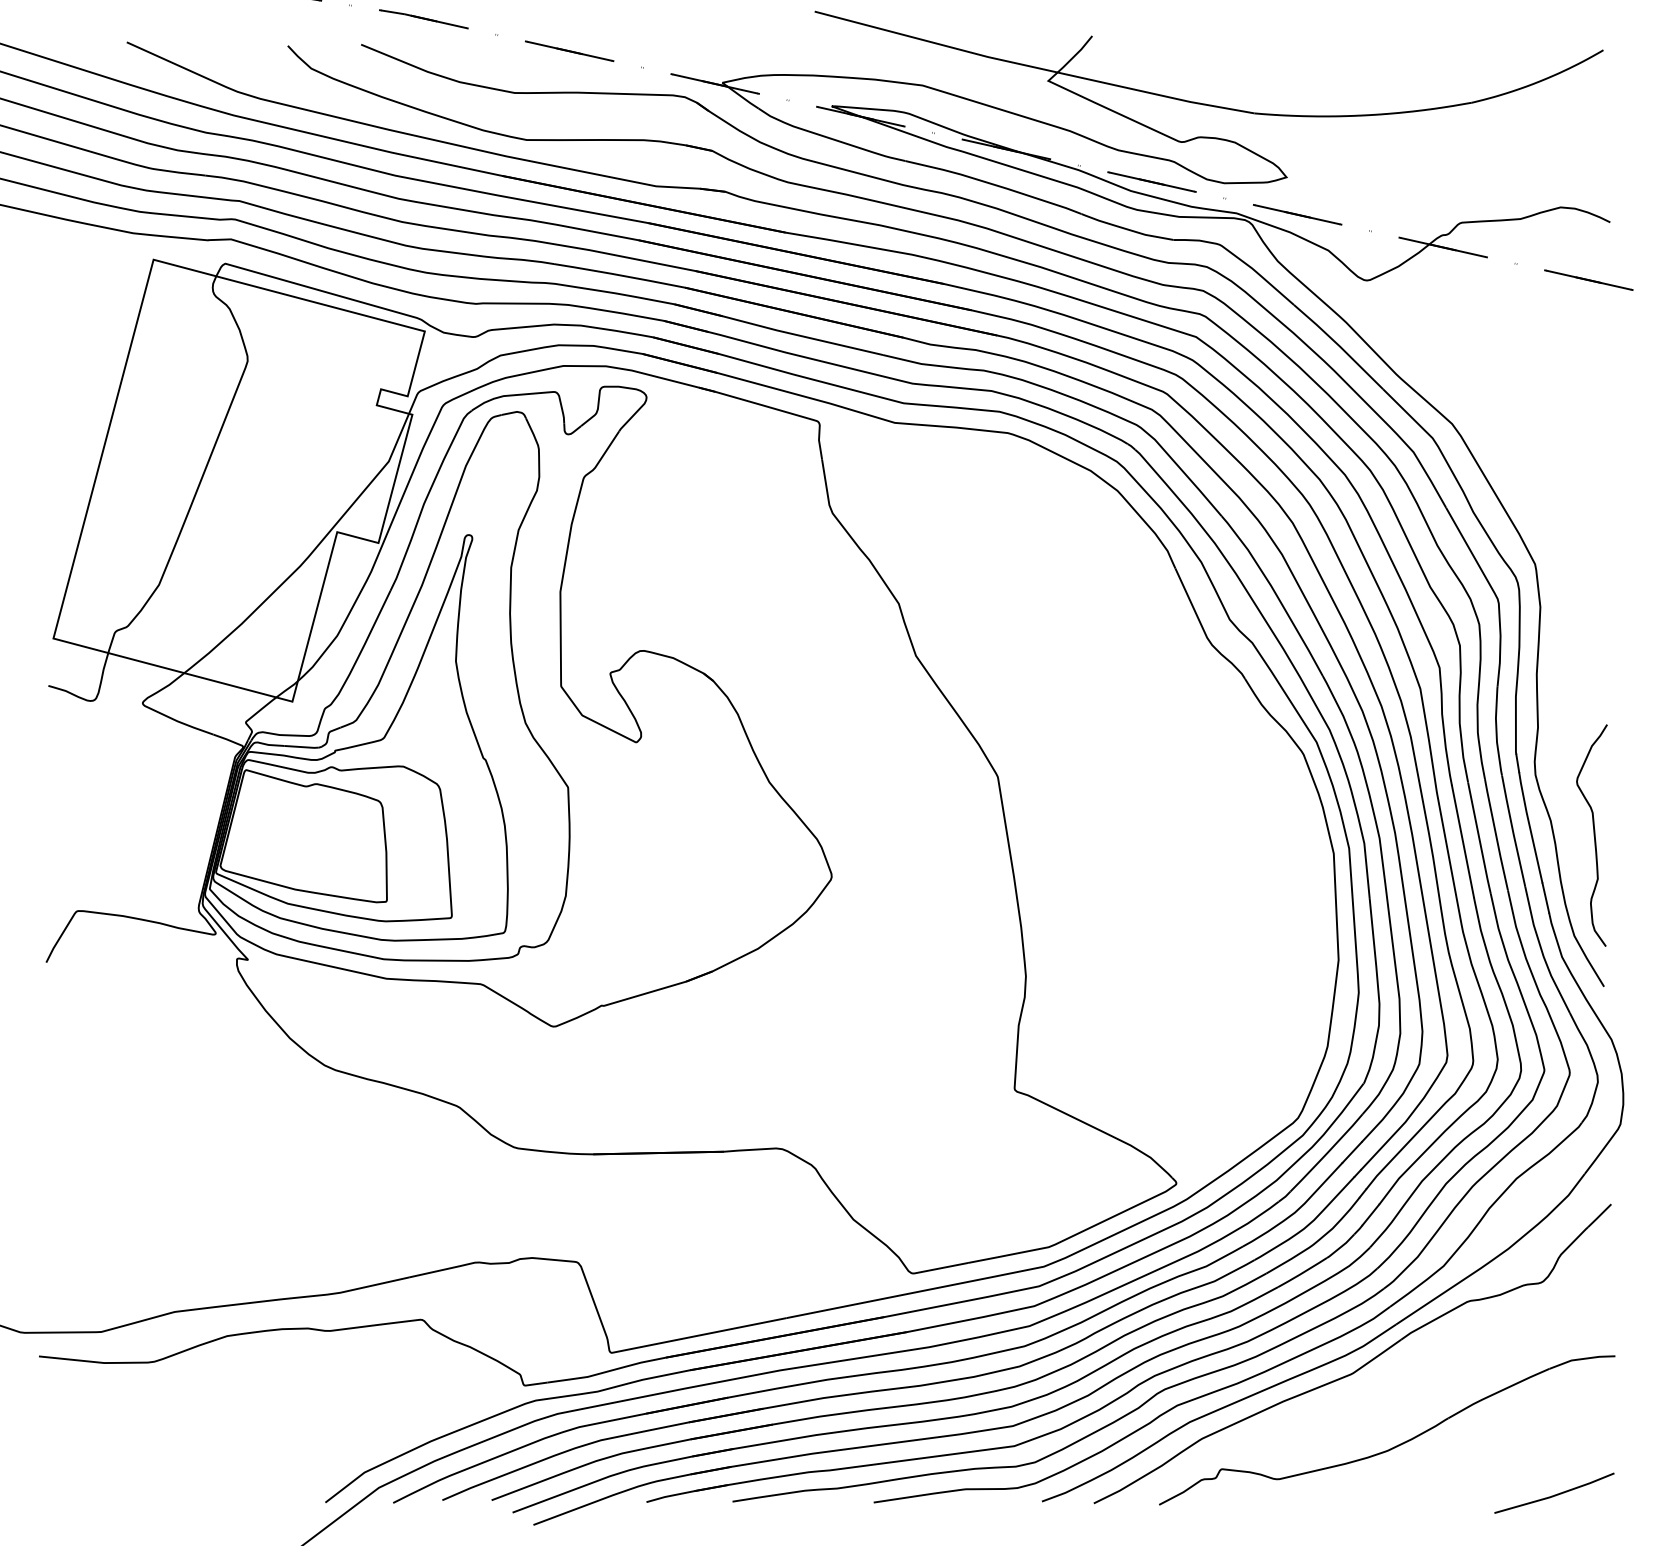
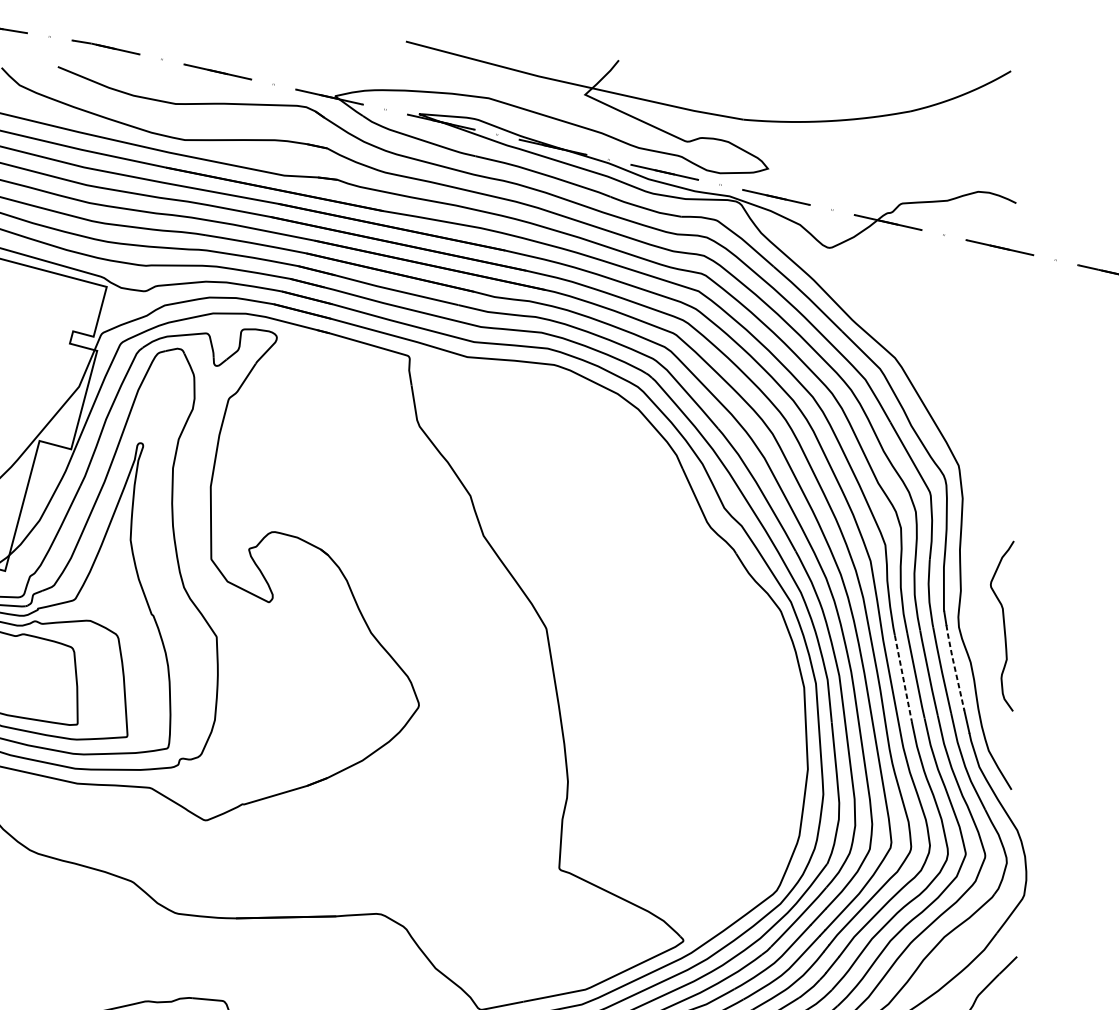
line: (1529, 826) -> (954, 666), solid -> dashed
curve: (1593, 835) -> (1003, 626), moved
line: (1462, 841) -> (902, 678), solid -> dashed

